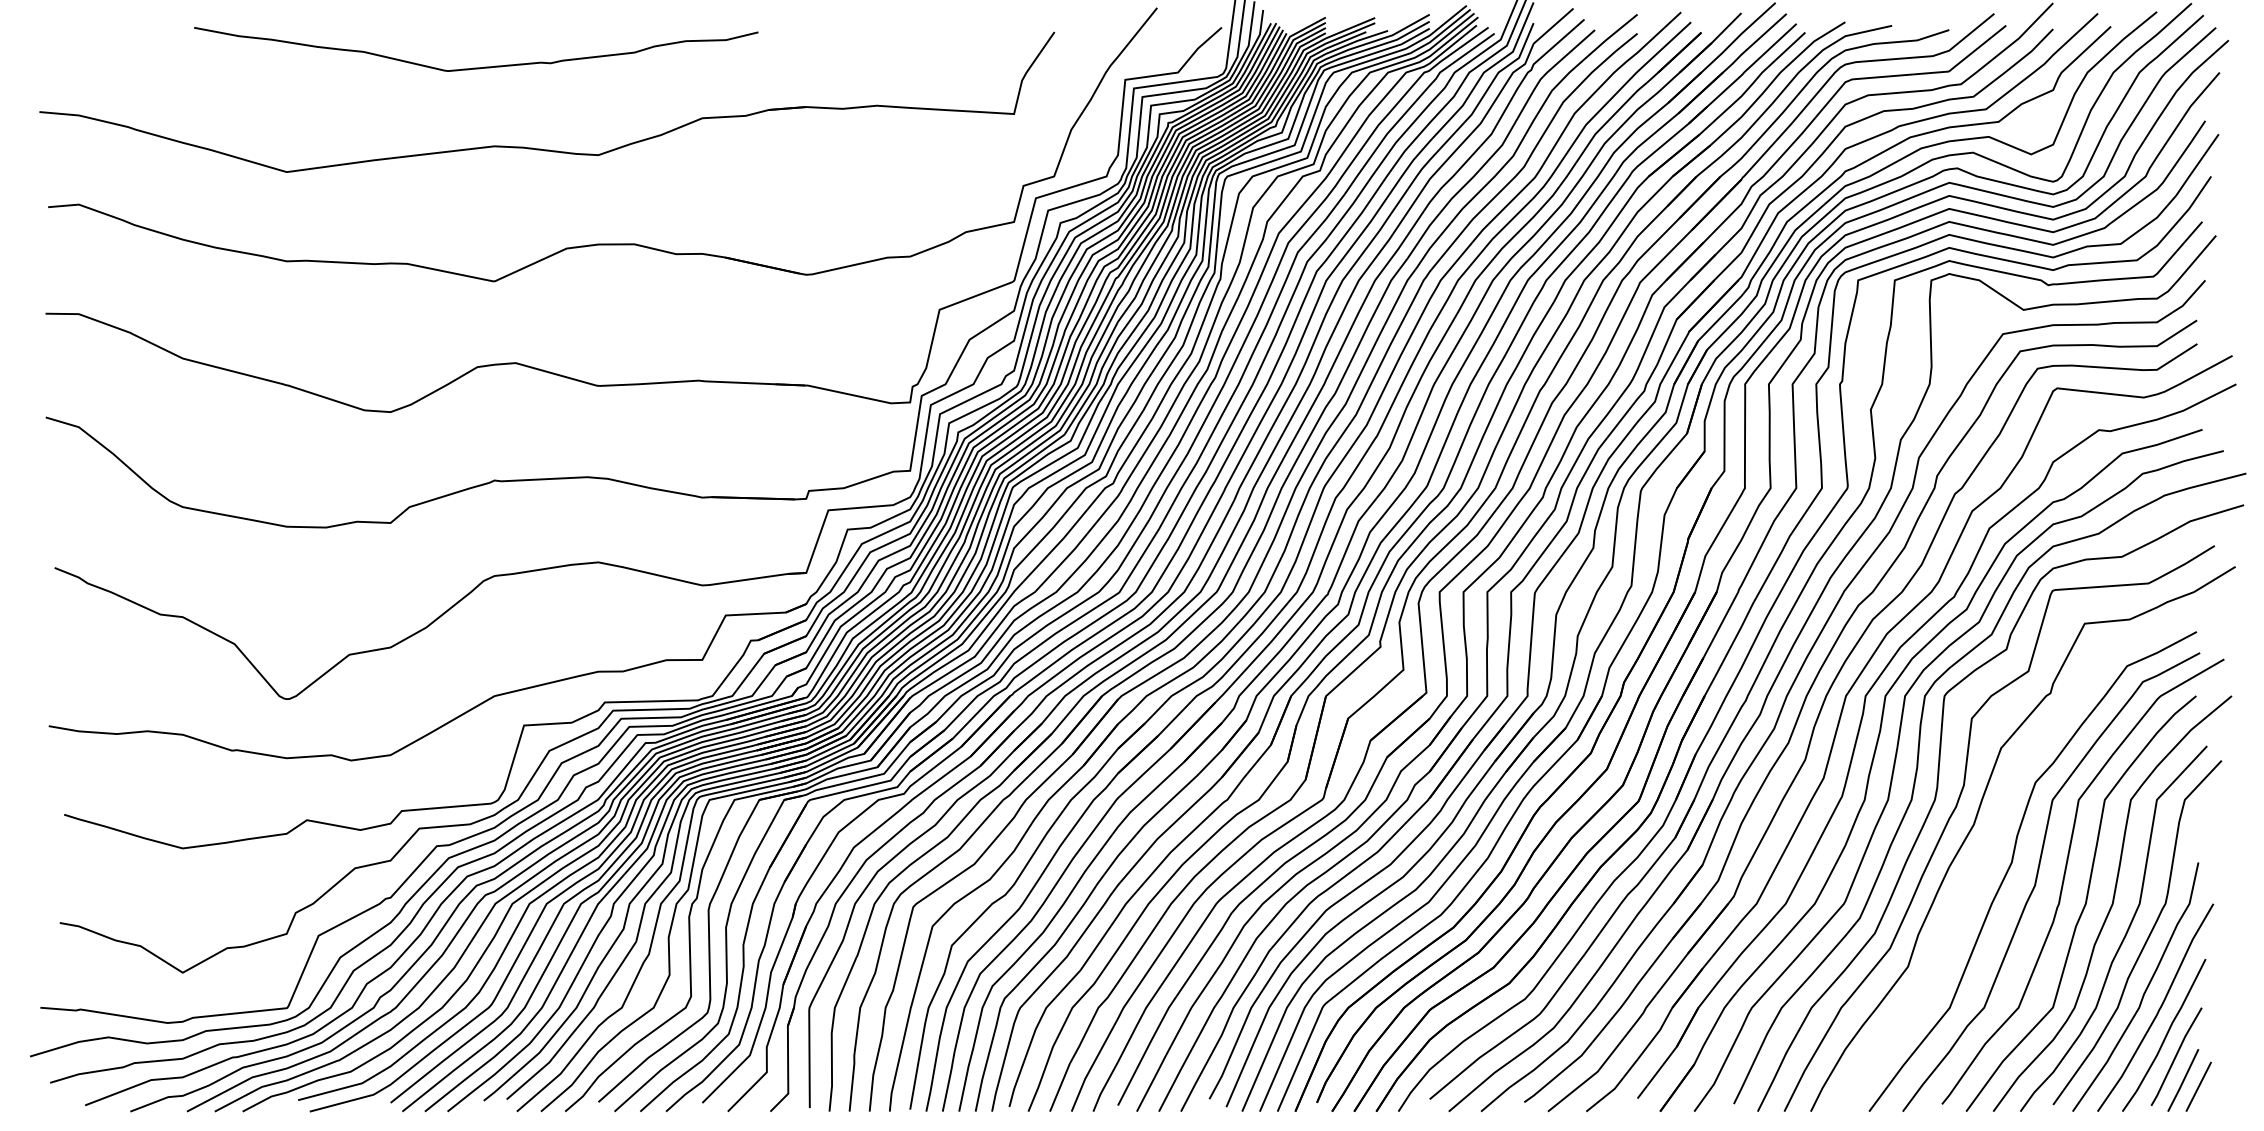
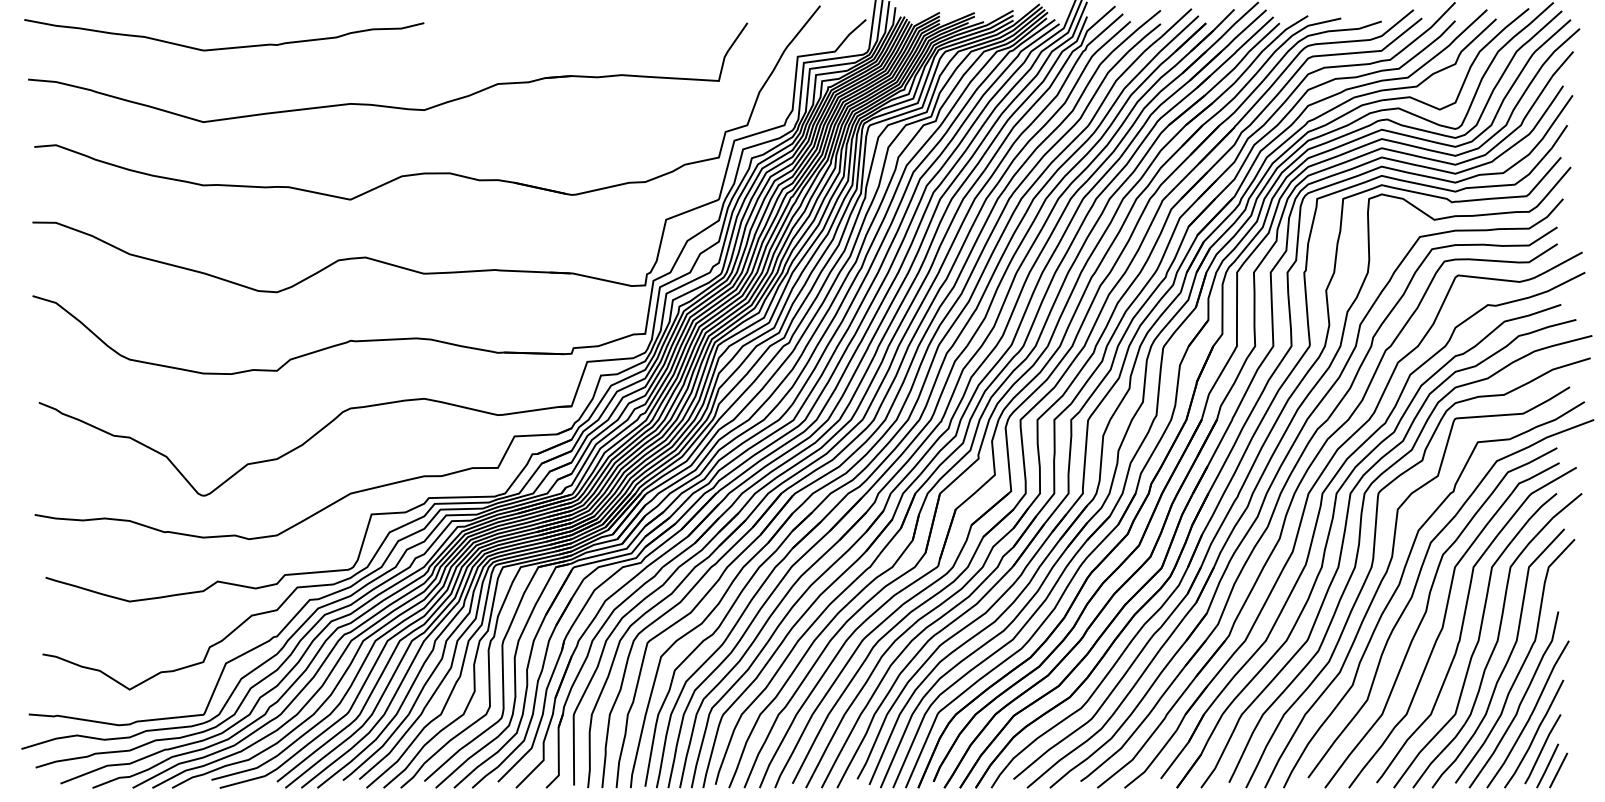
curve: (476, 67) -> (224, 48), moved
curve: (1997, 828) -> (1415, 587), added

